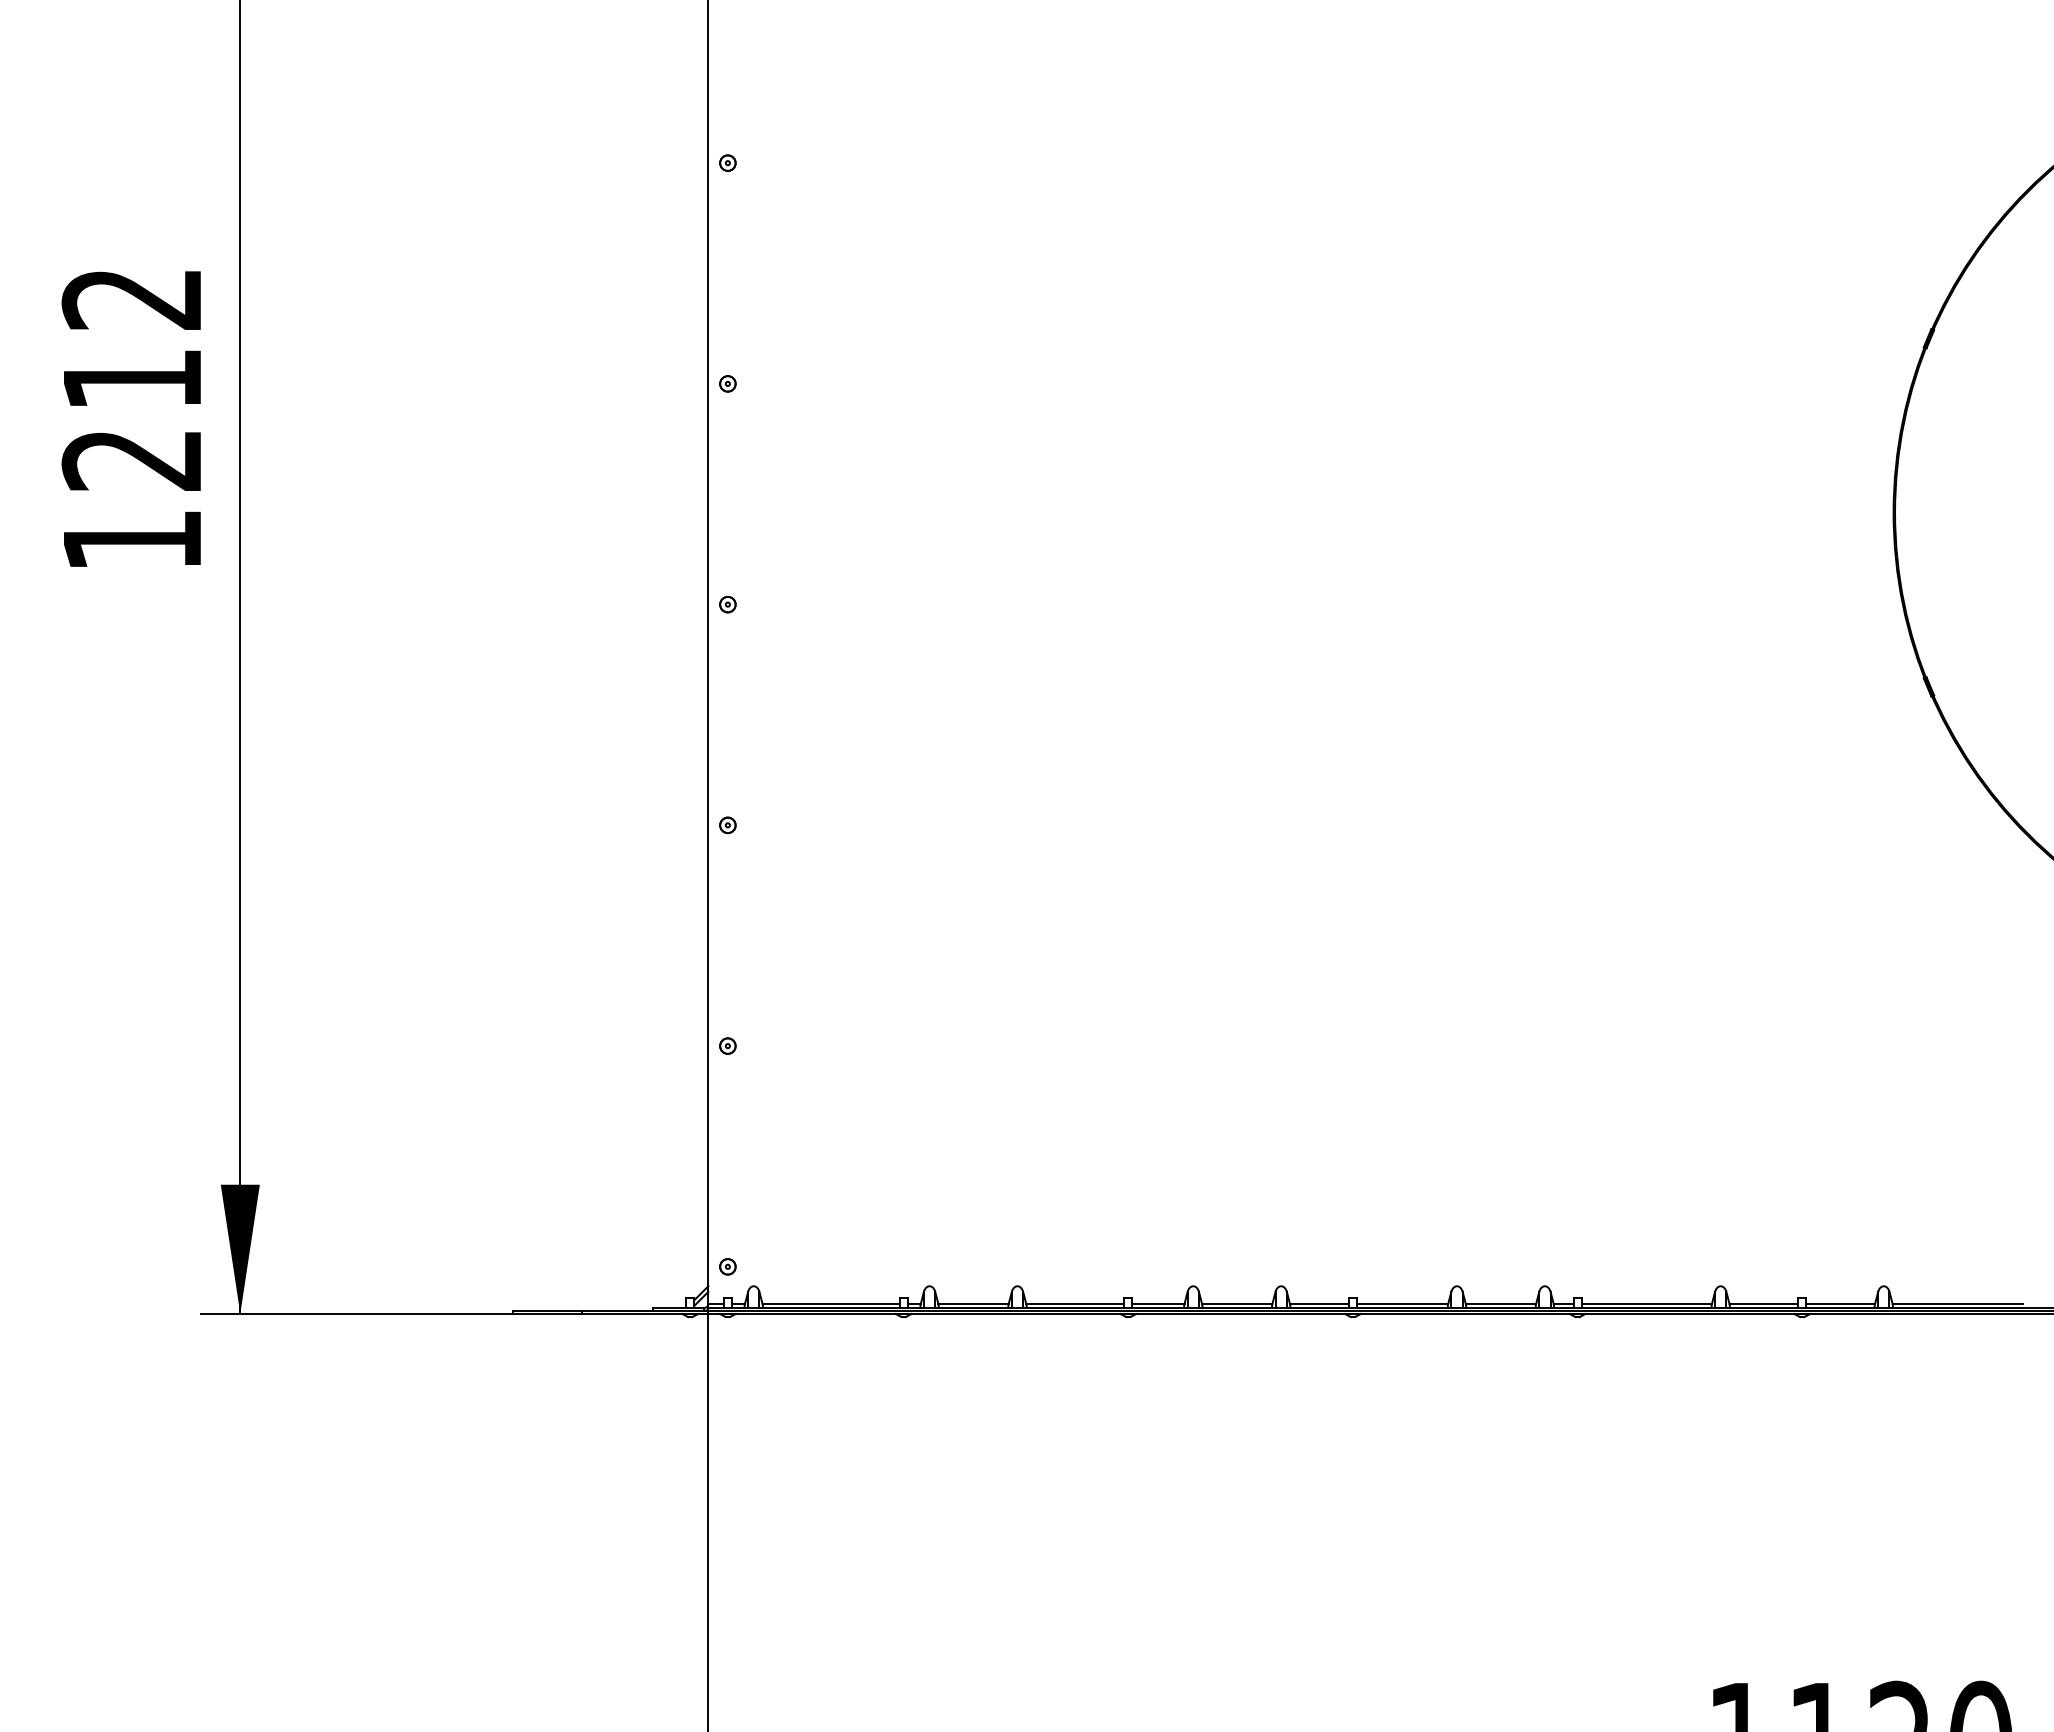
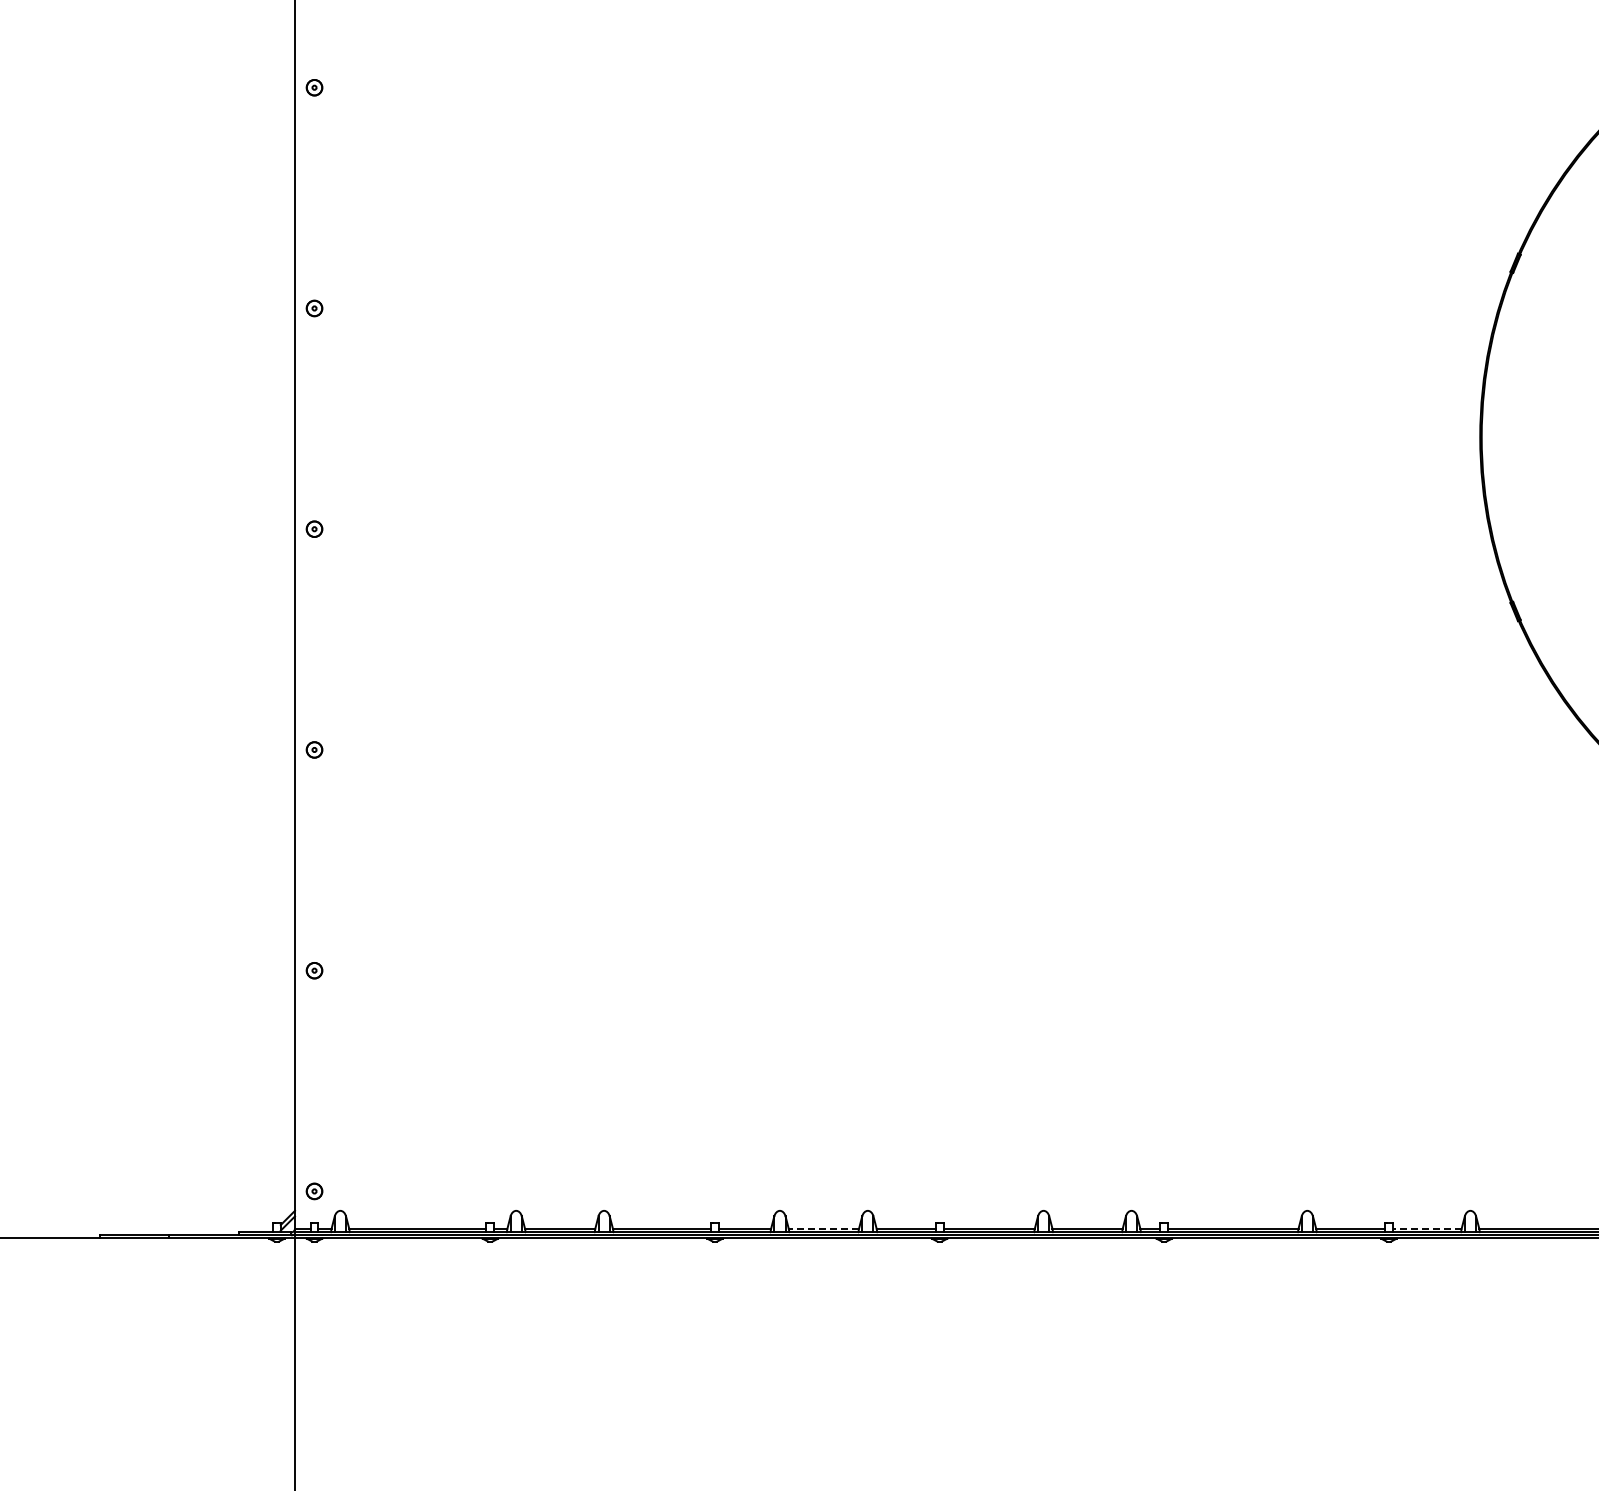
line: (1236, 1303) -> (823, 1228), solid -> dashed
line: (1840, 1303) -> (1427, 1228), solid -> dashed

